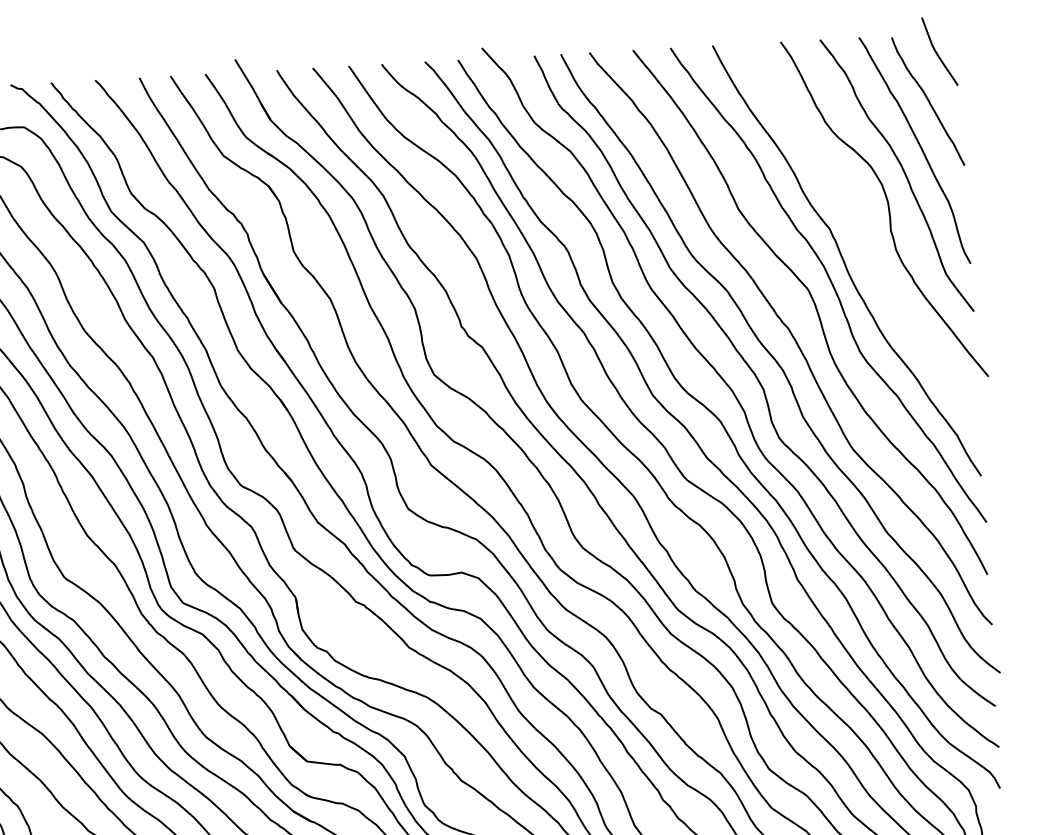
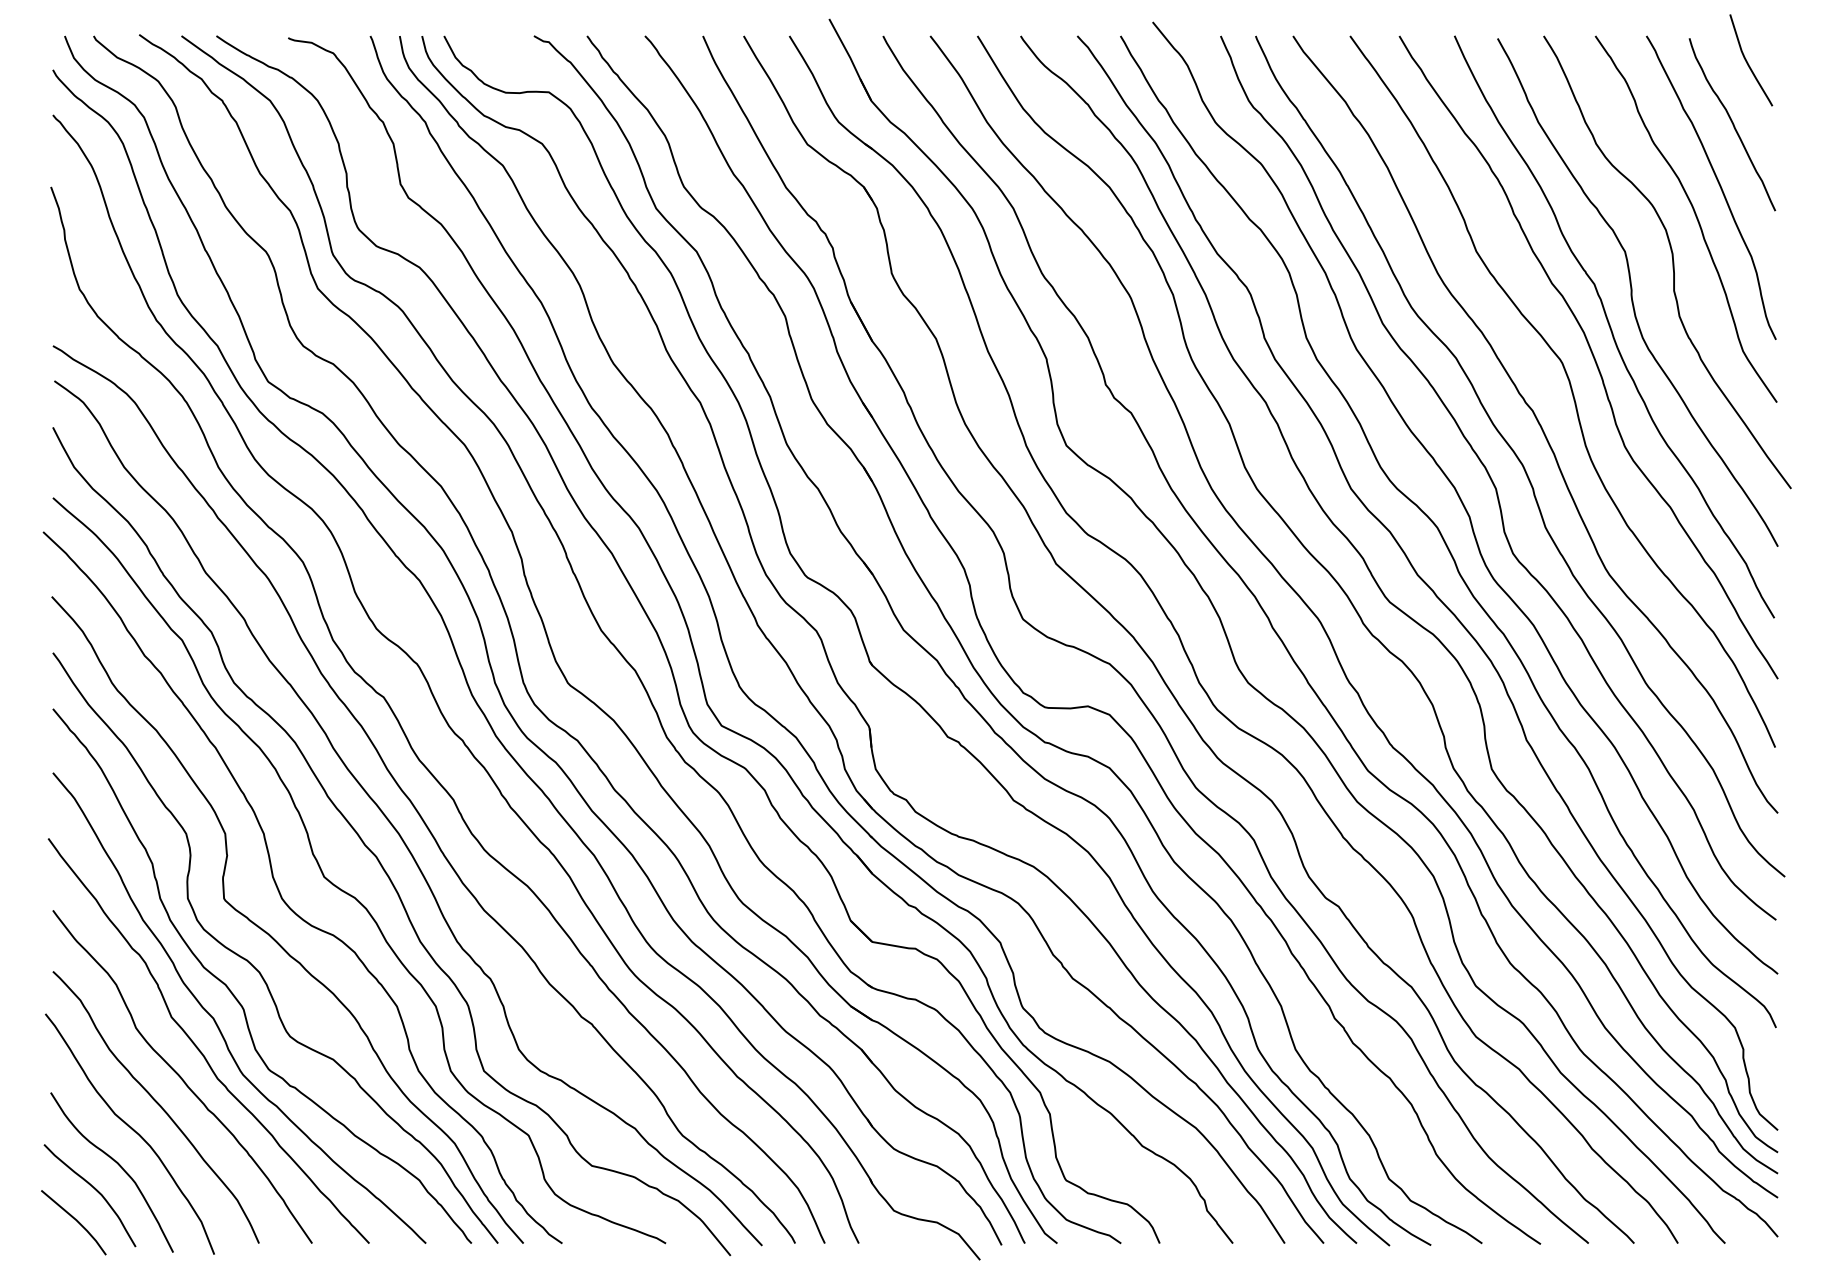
curve: (859, 233) -> (1632, 292), added

